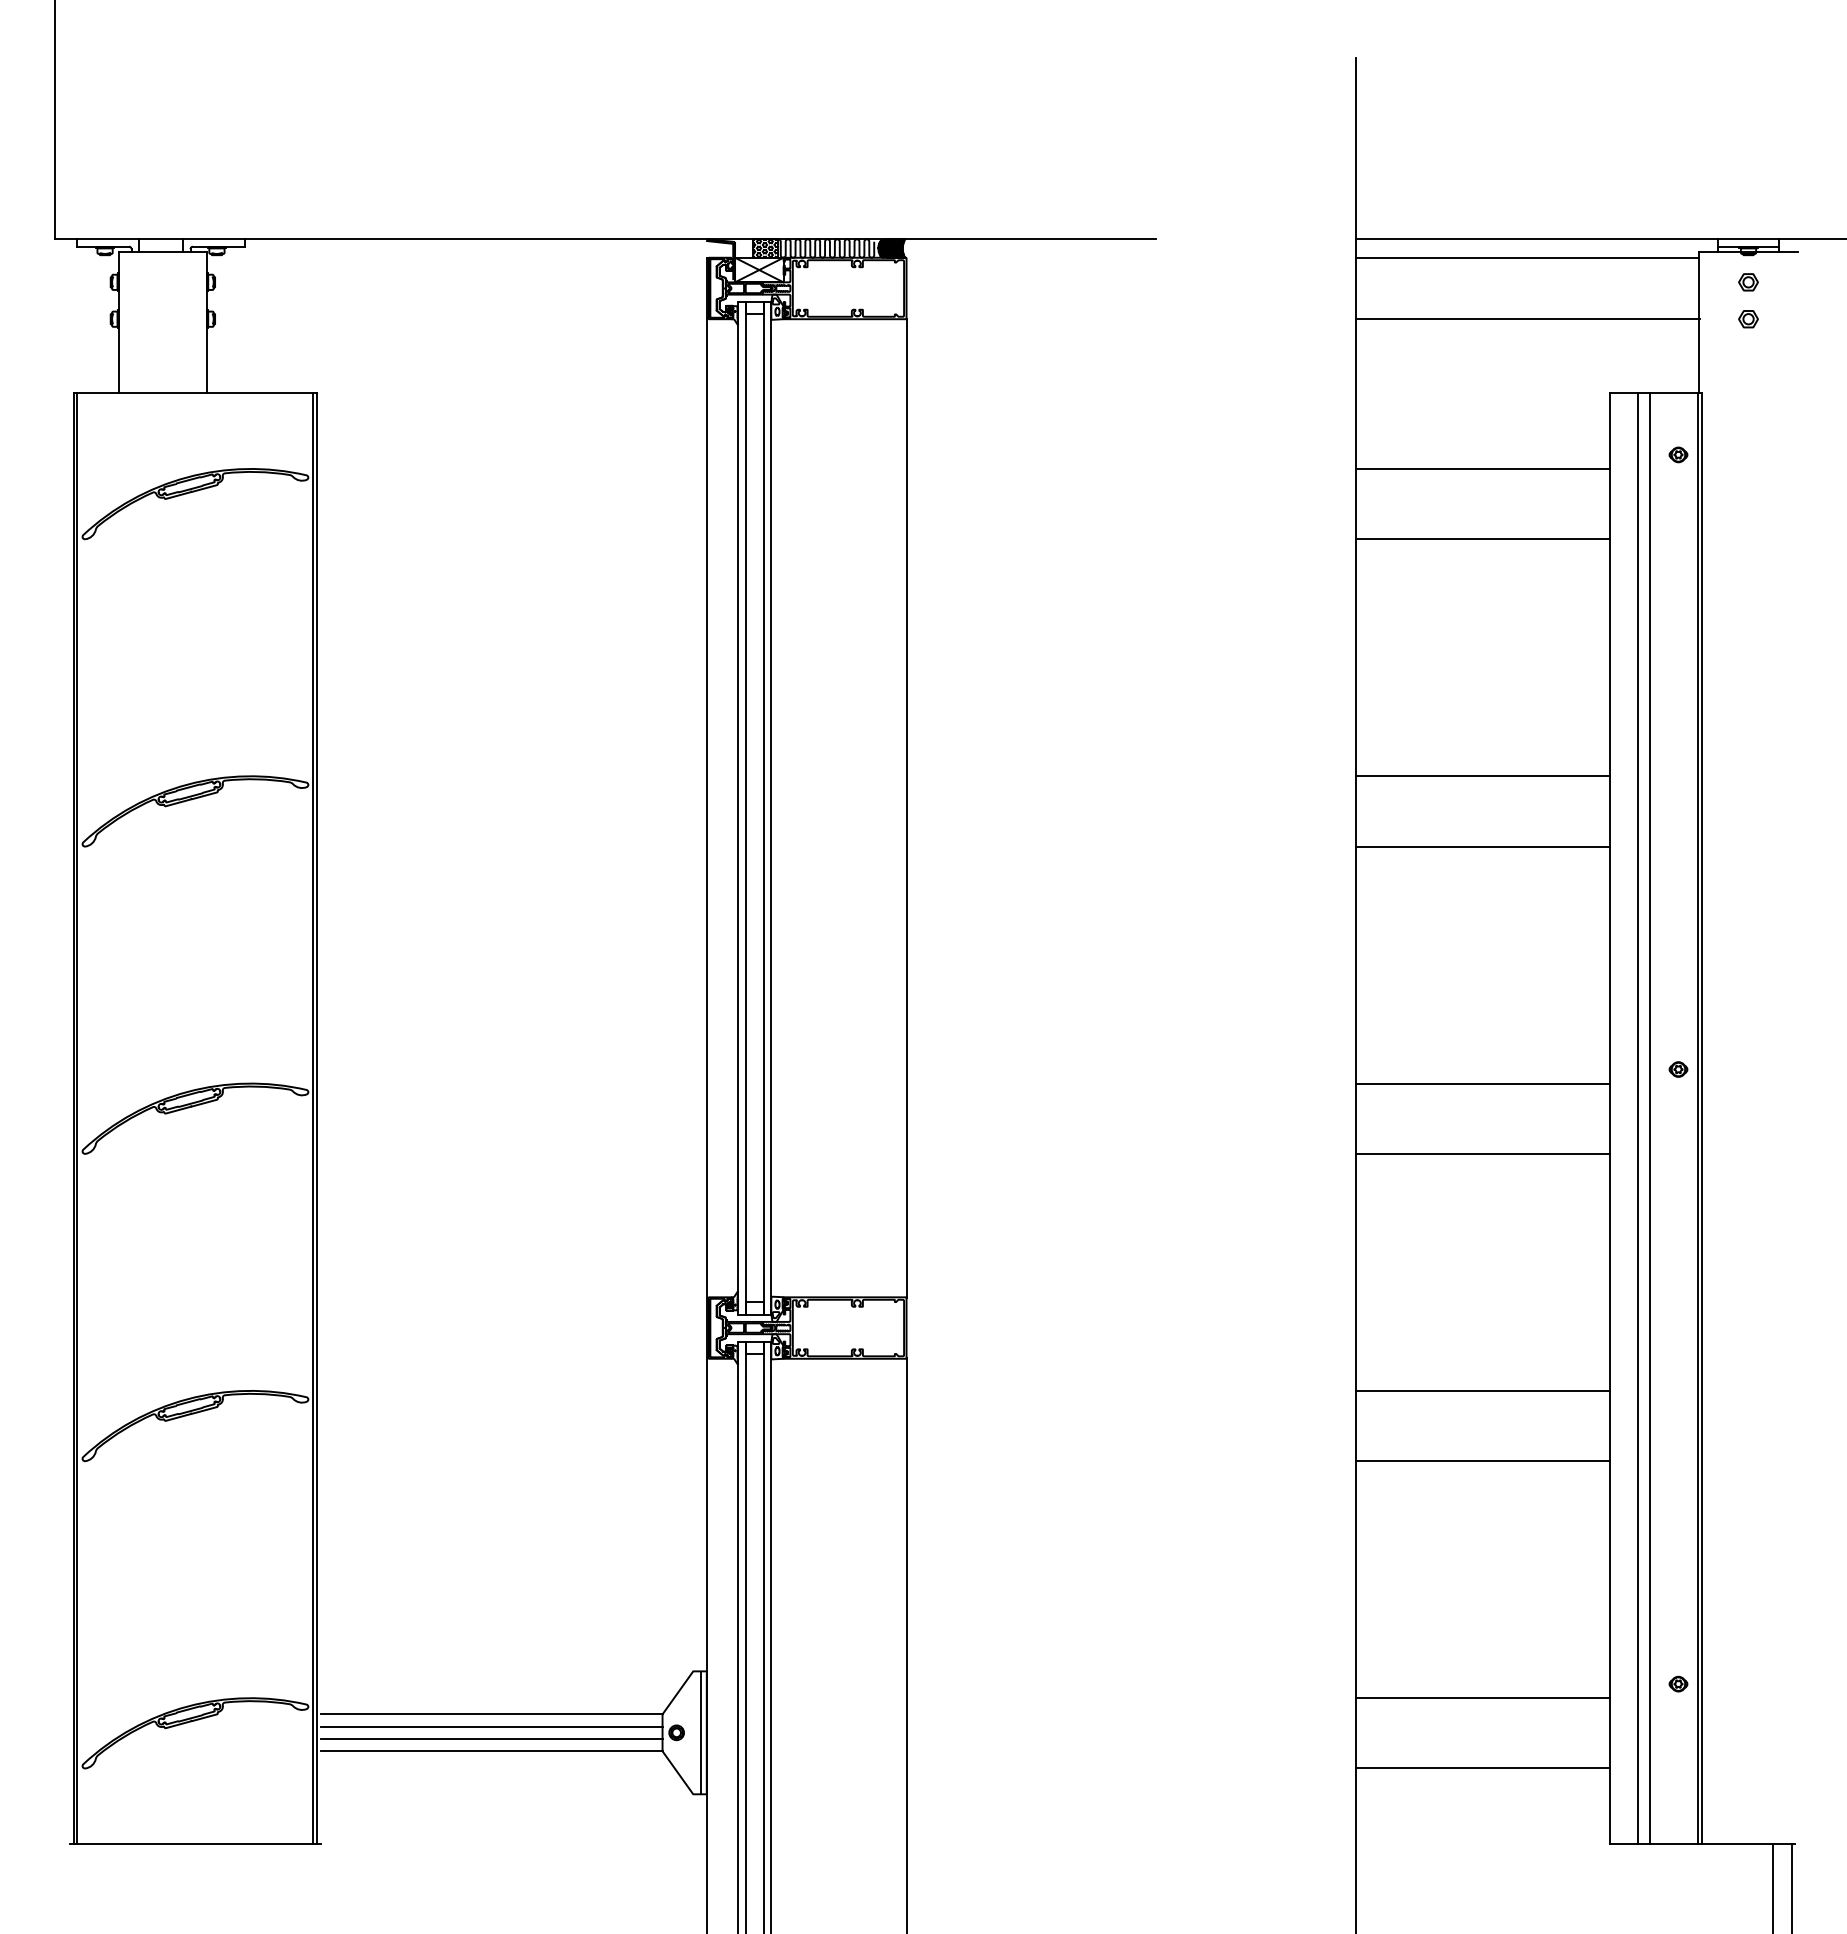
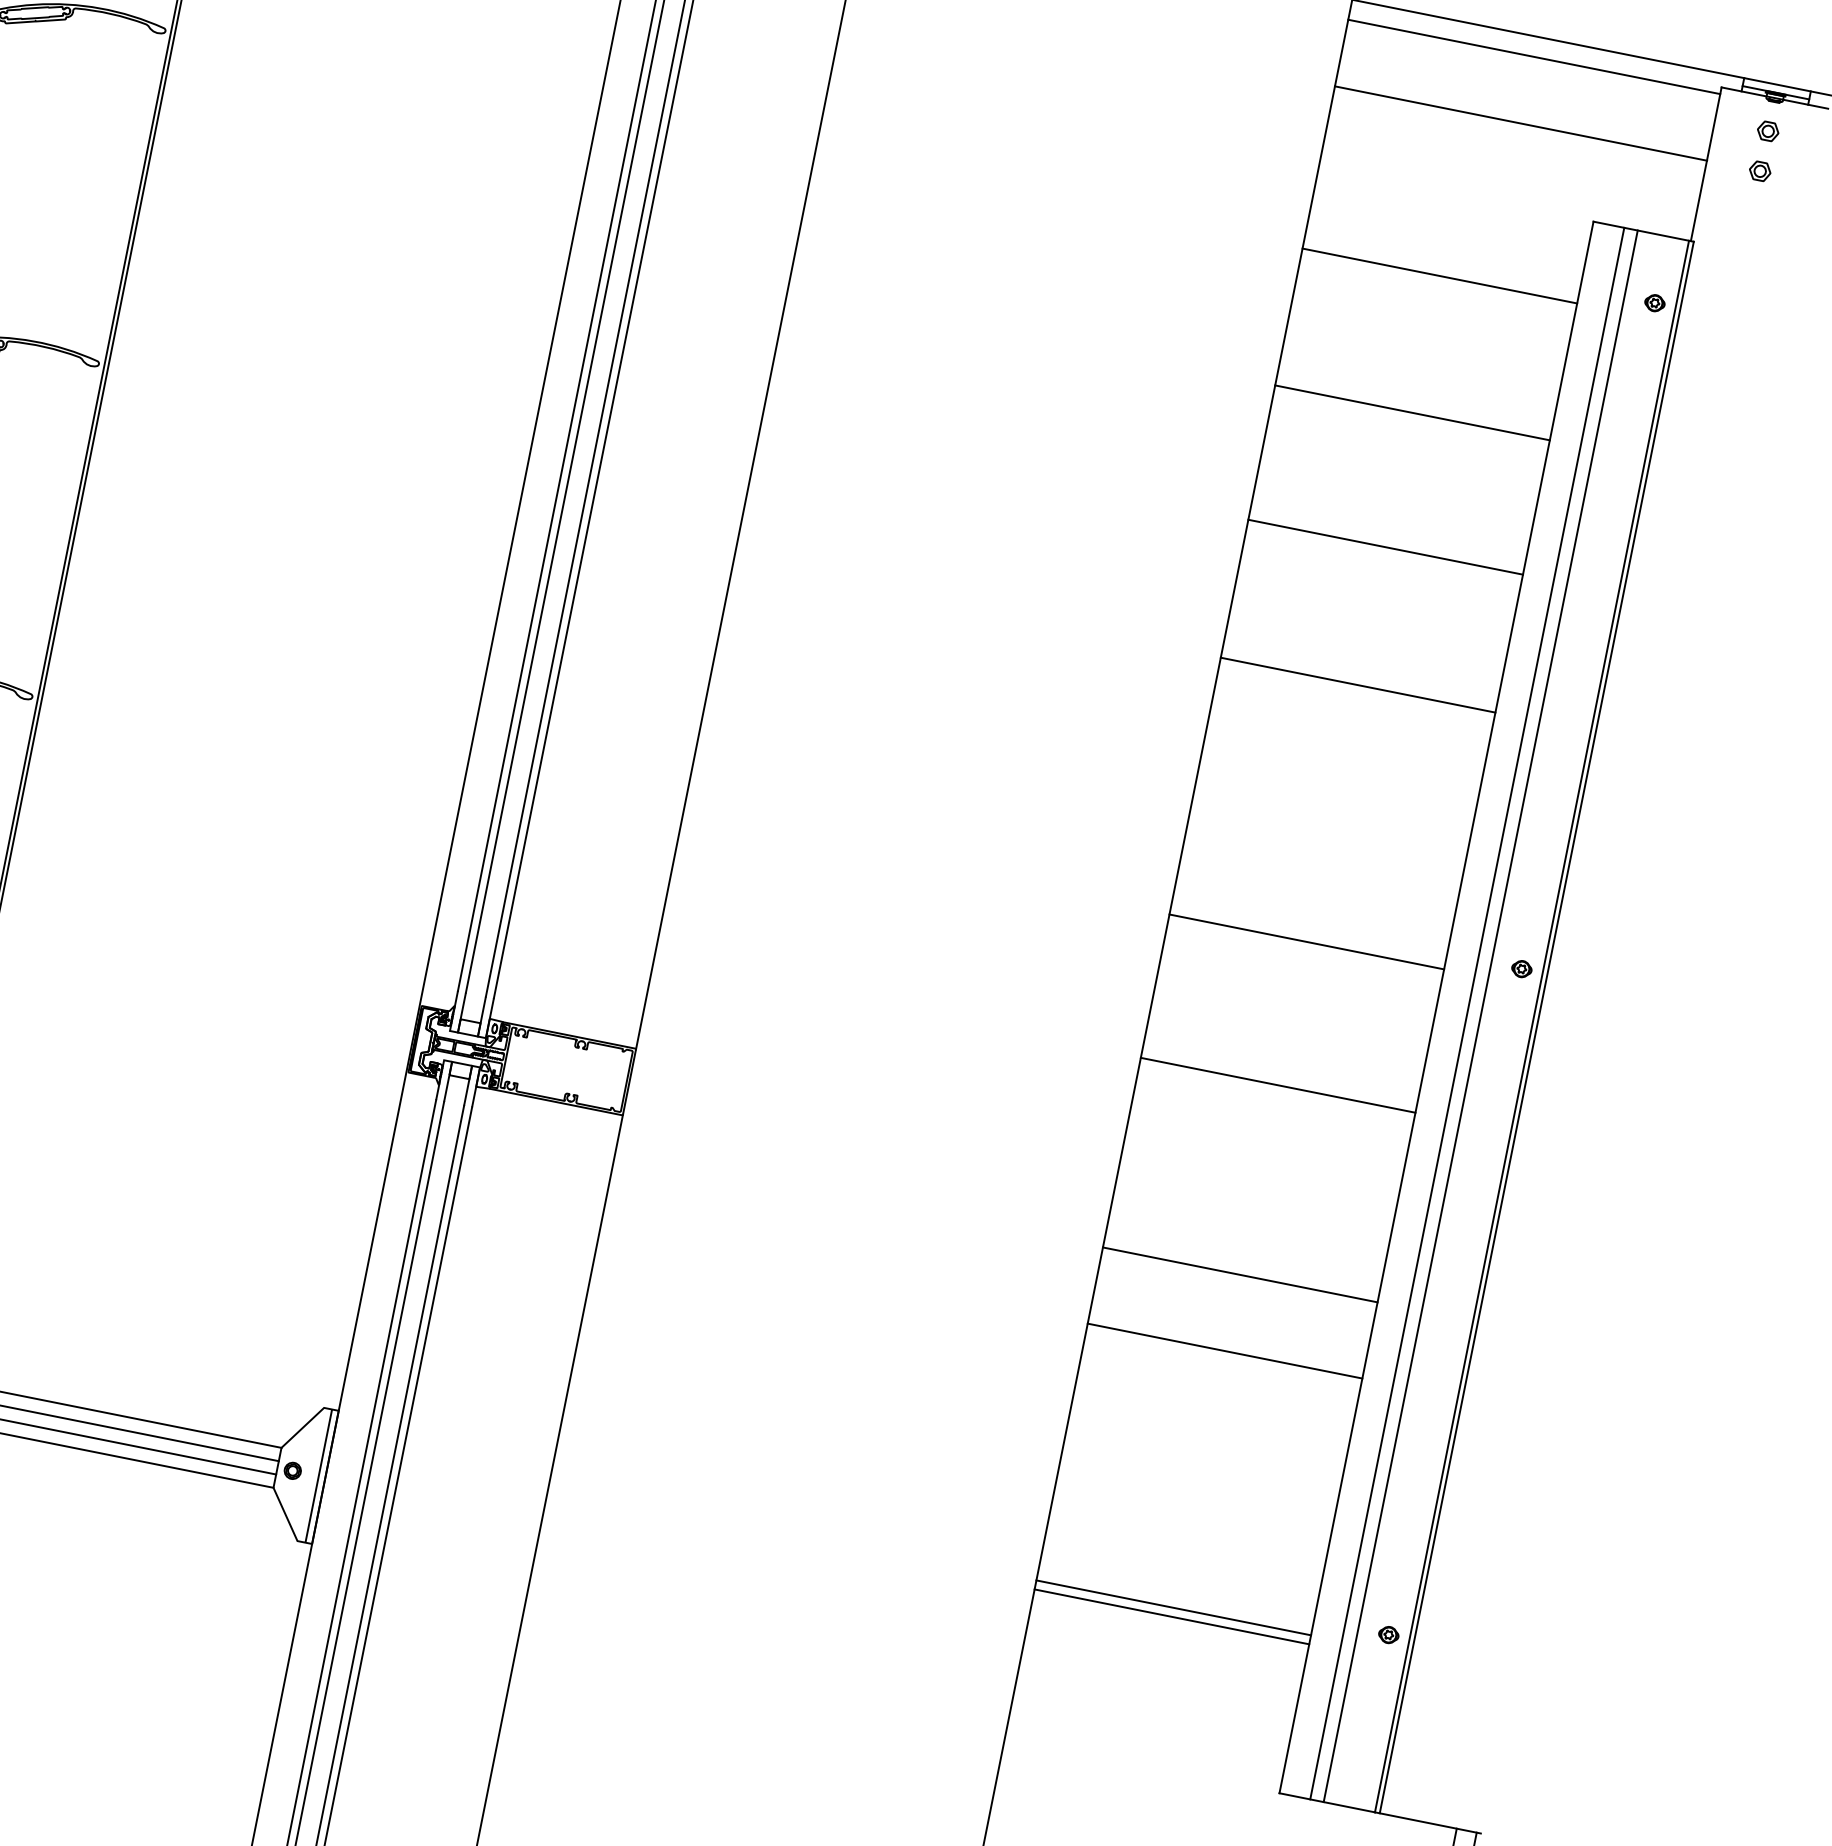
line: (1482, 539) -> (1412, 413), moved
line: (1482, 776) -> (1385, 547), moved
line: (1482, 1153) -> (1277, 1084), moved
line: (1482, 1768) -> (1171, 1616), moved

